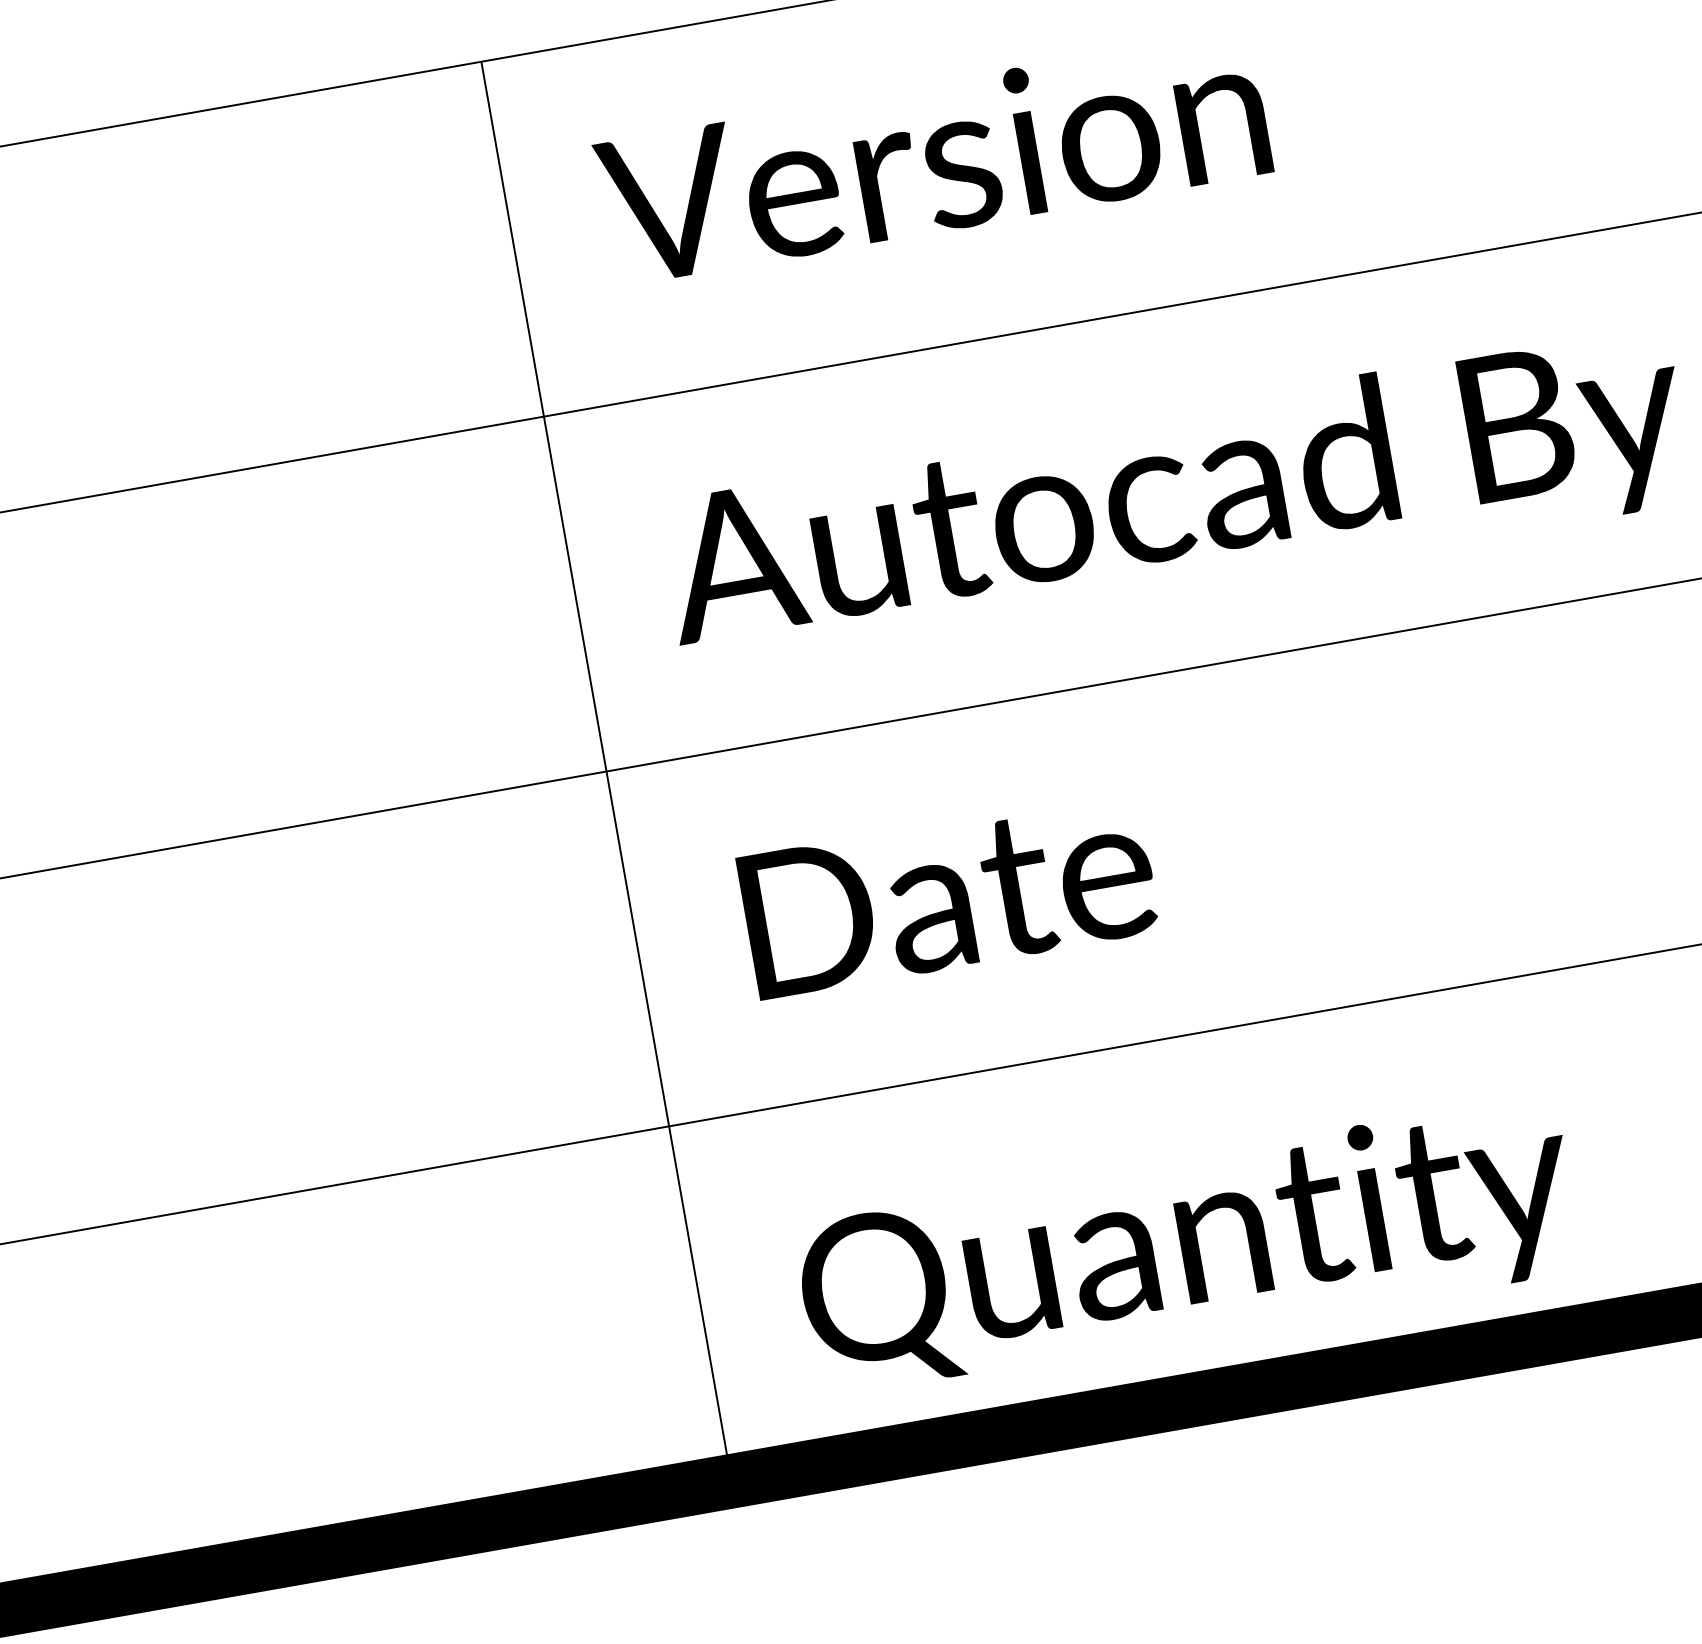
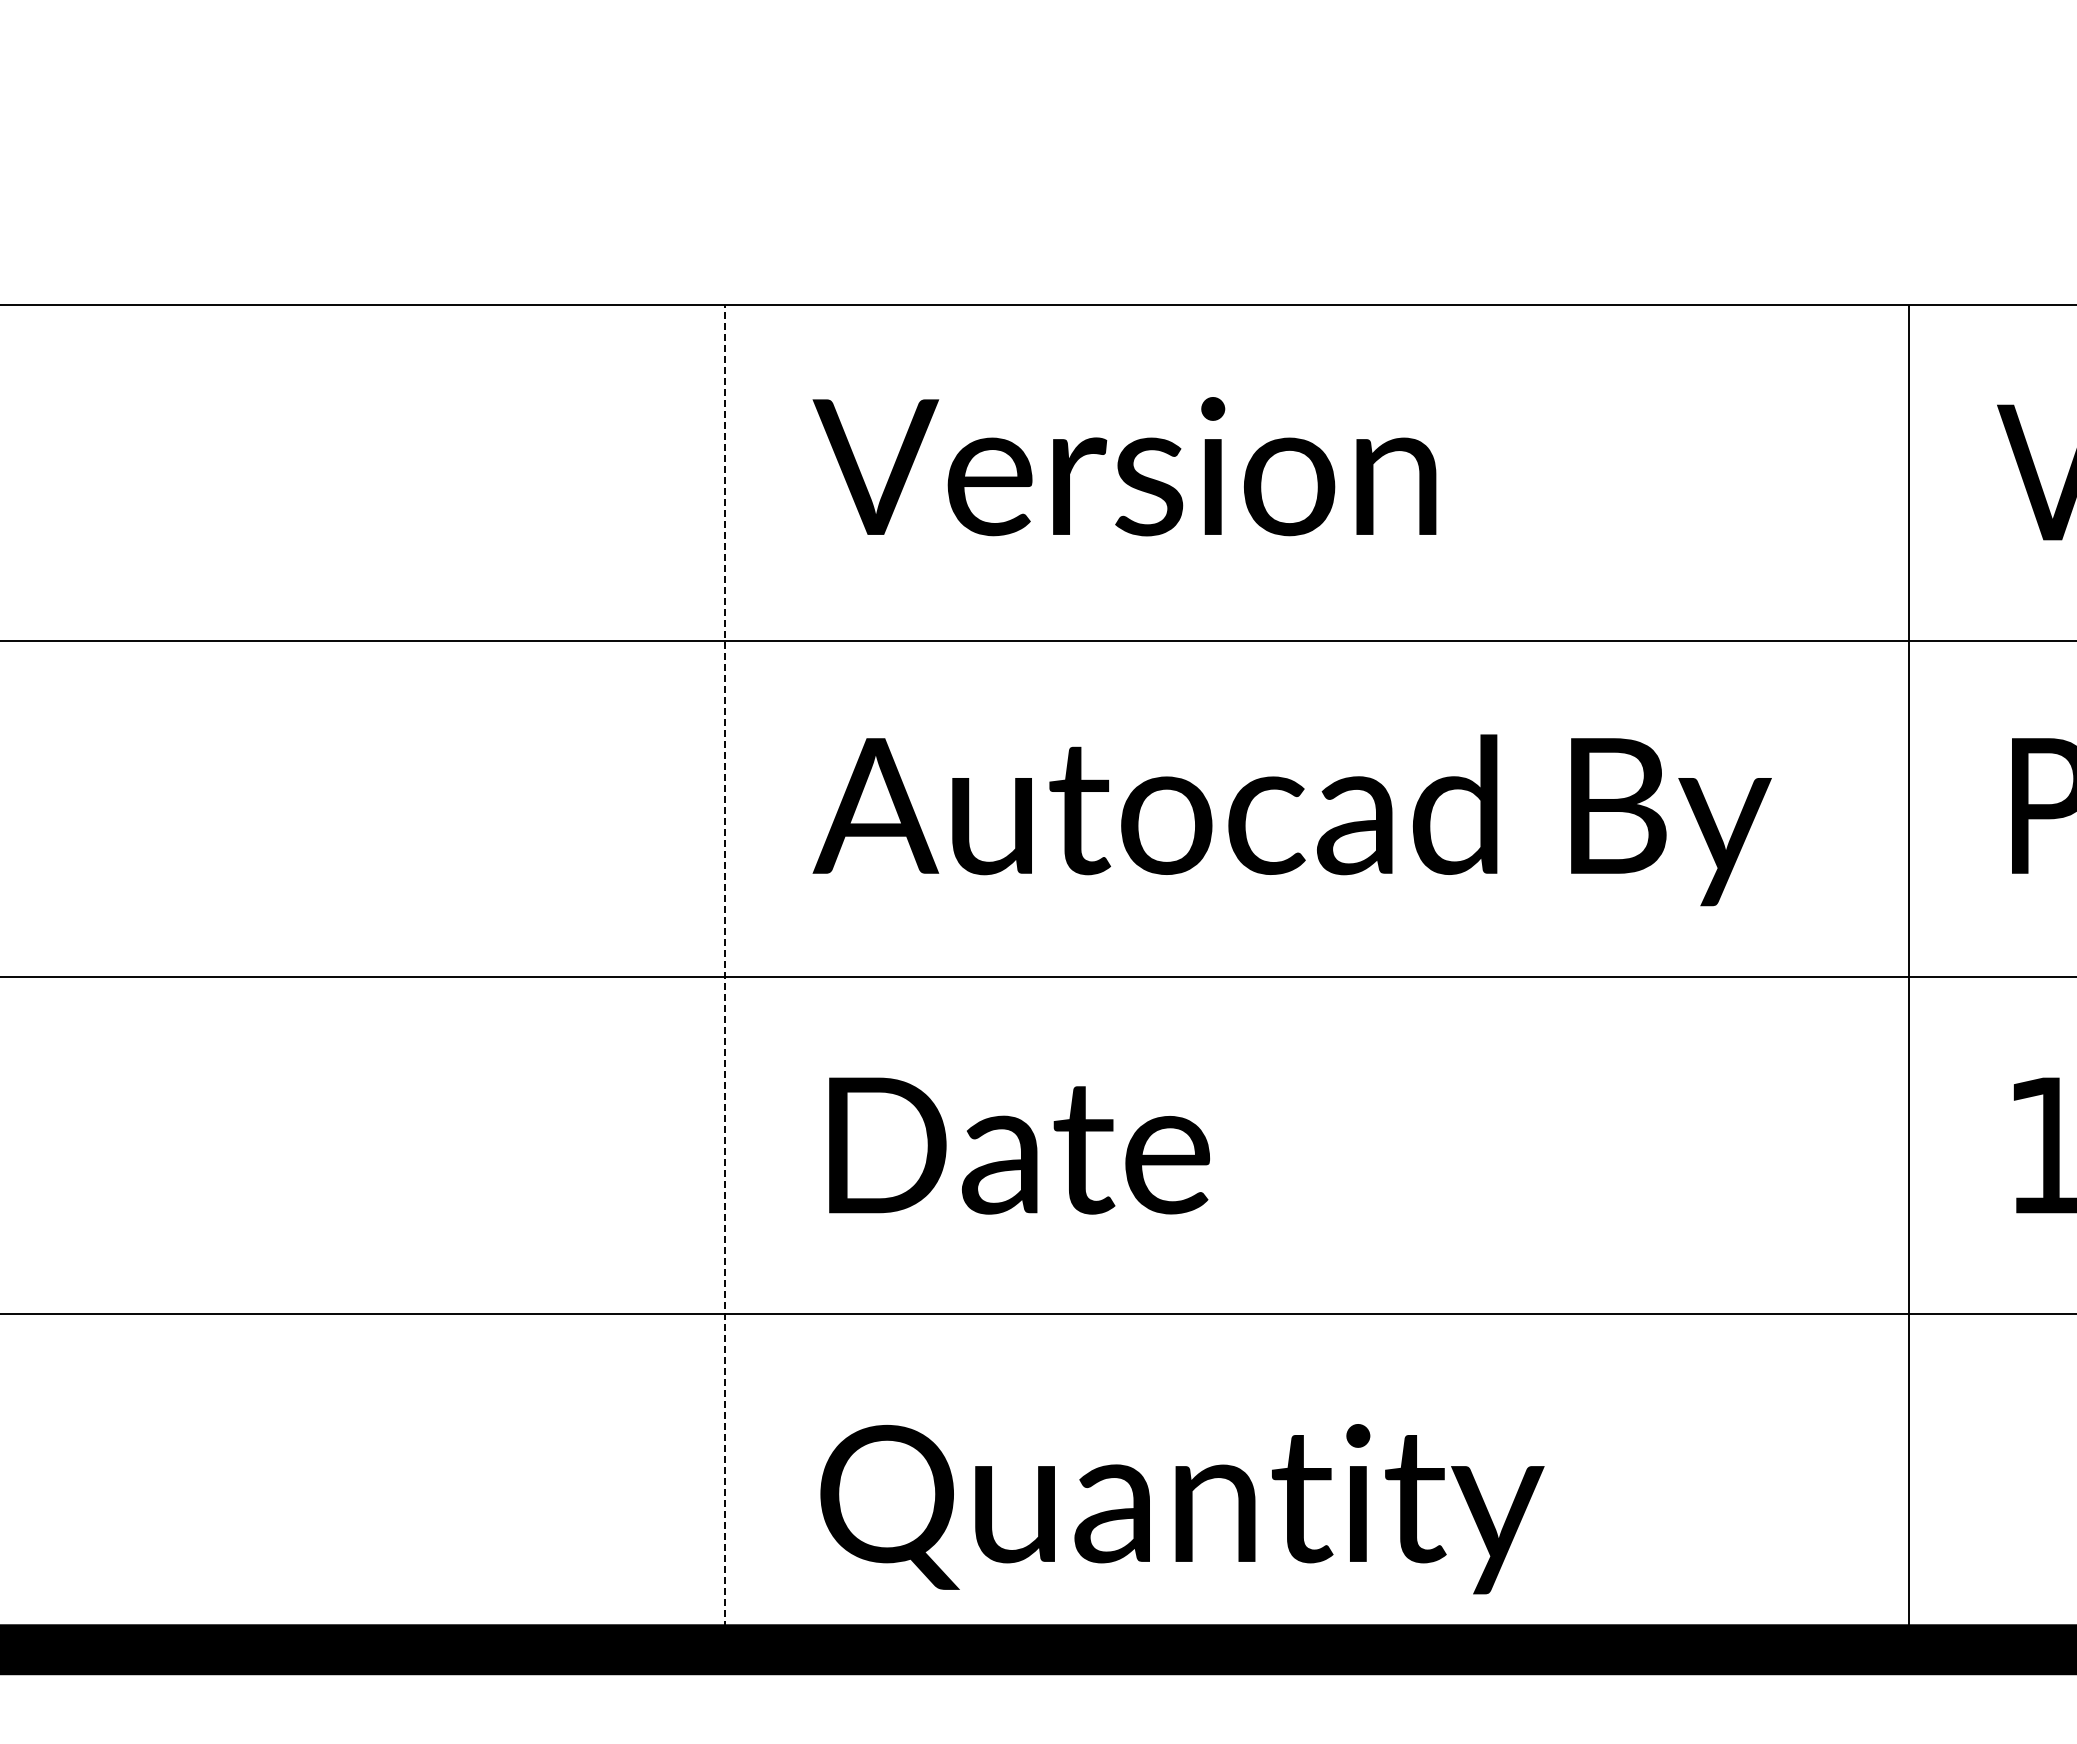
line: (606, 770) -> (725, 976), solid -> dashed

